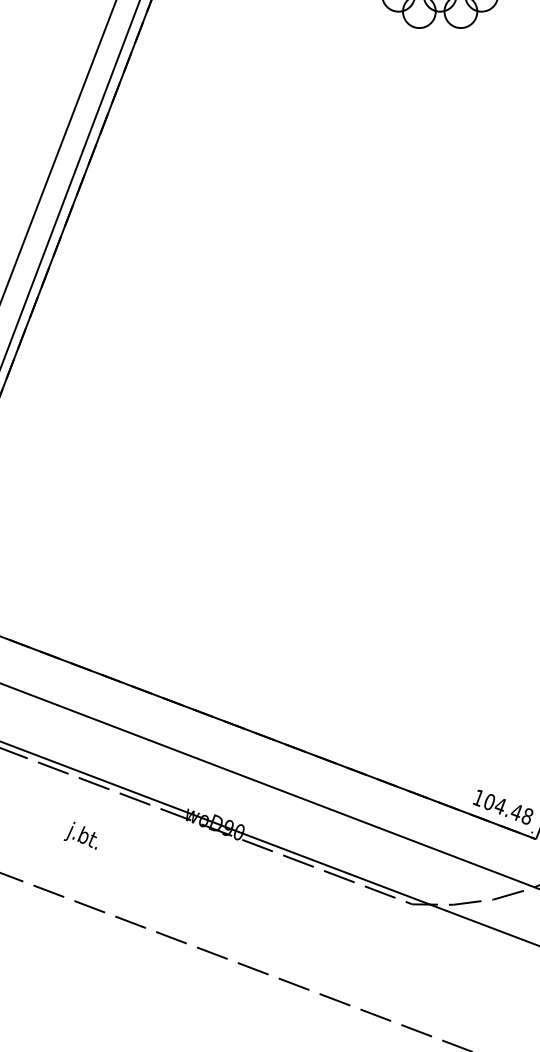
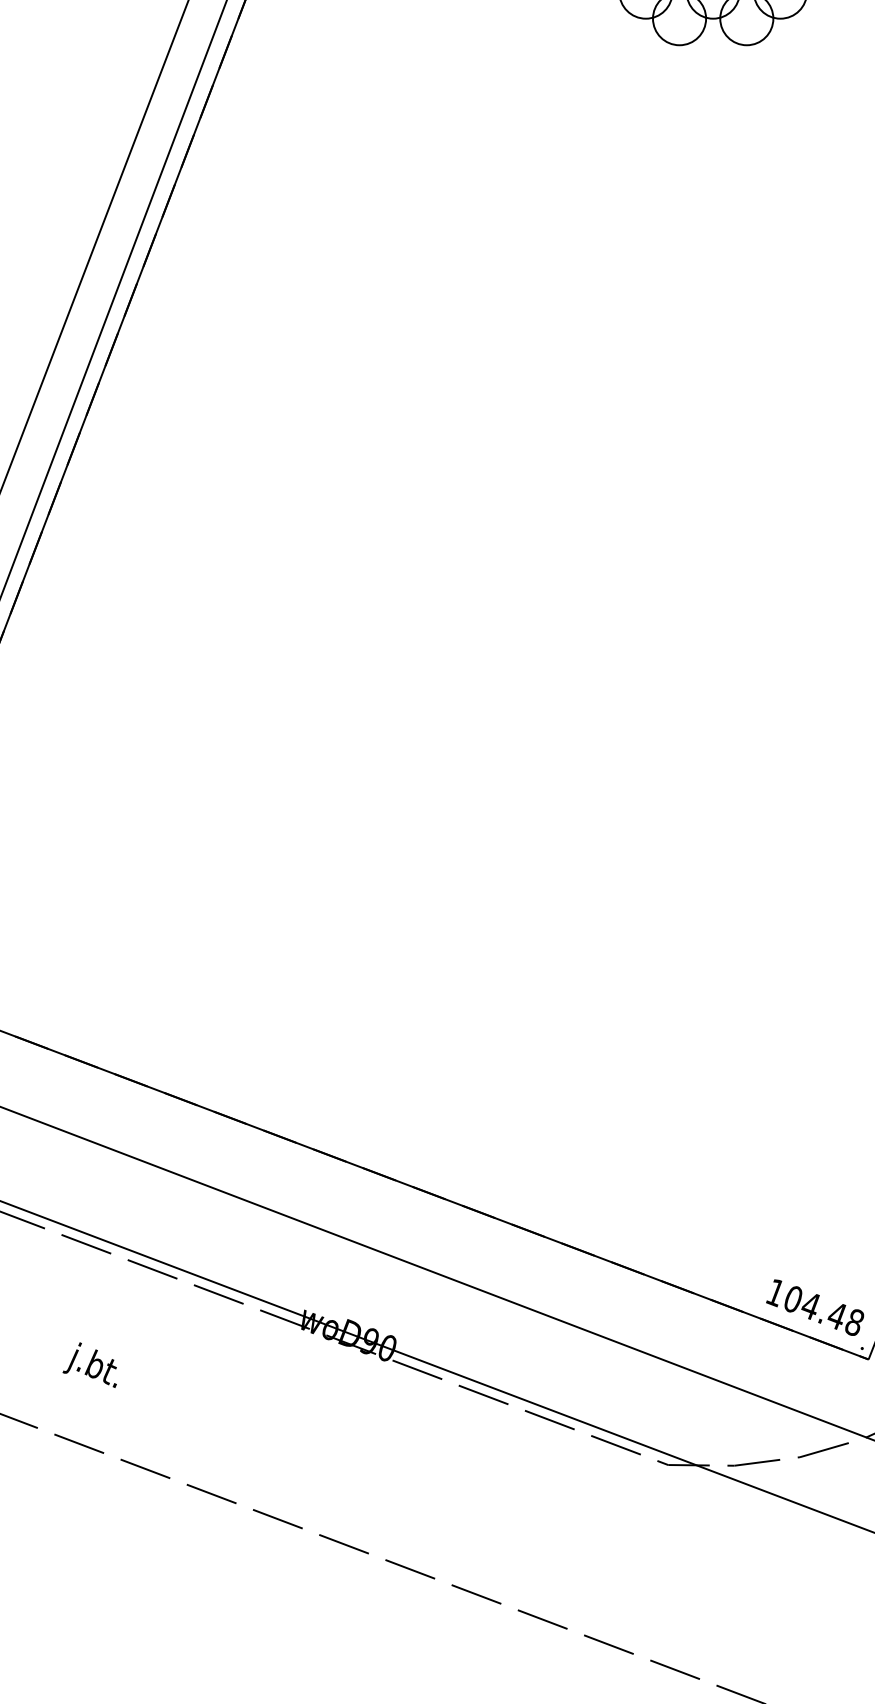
text: (79, 835) -> (88, 1364), moved

